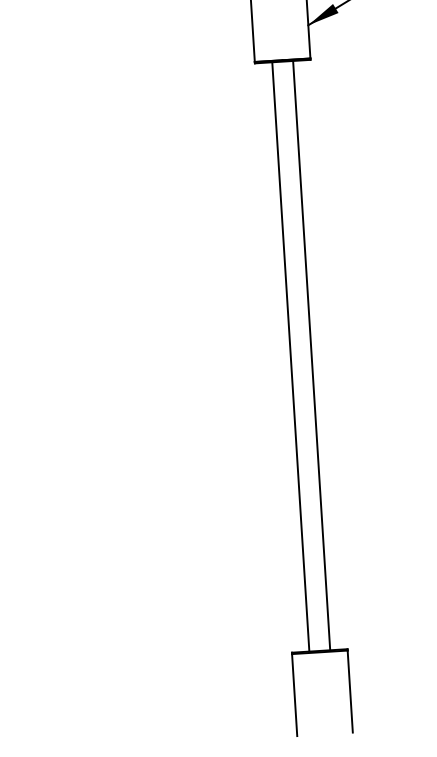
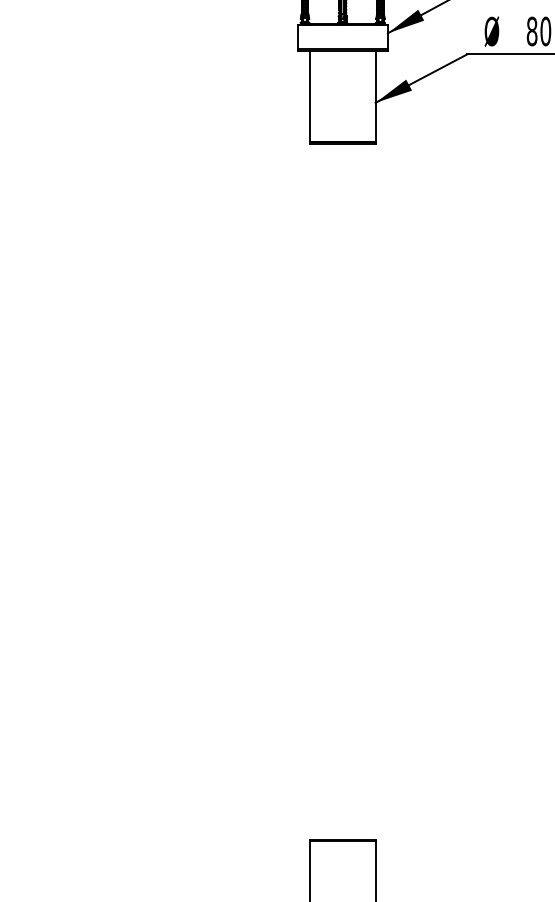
line: (312, 355) -> (355, 491), removed
line: (290, 356) -> (330, 491), removed

